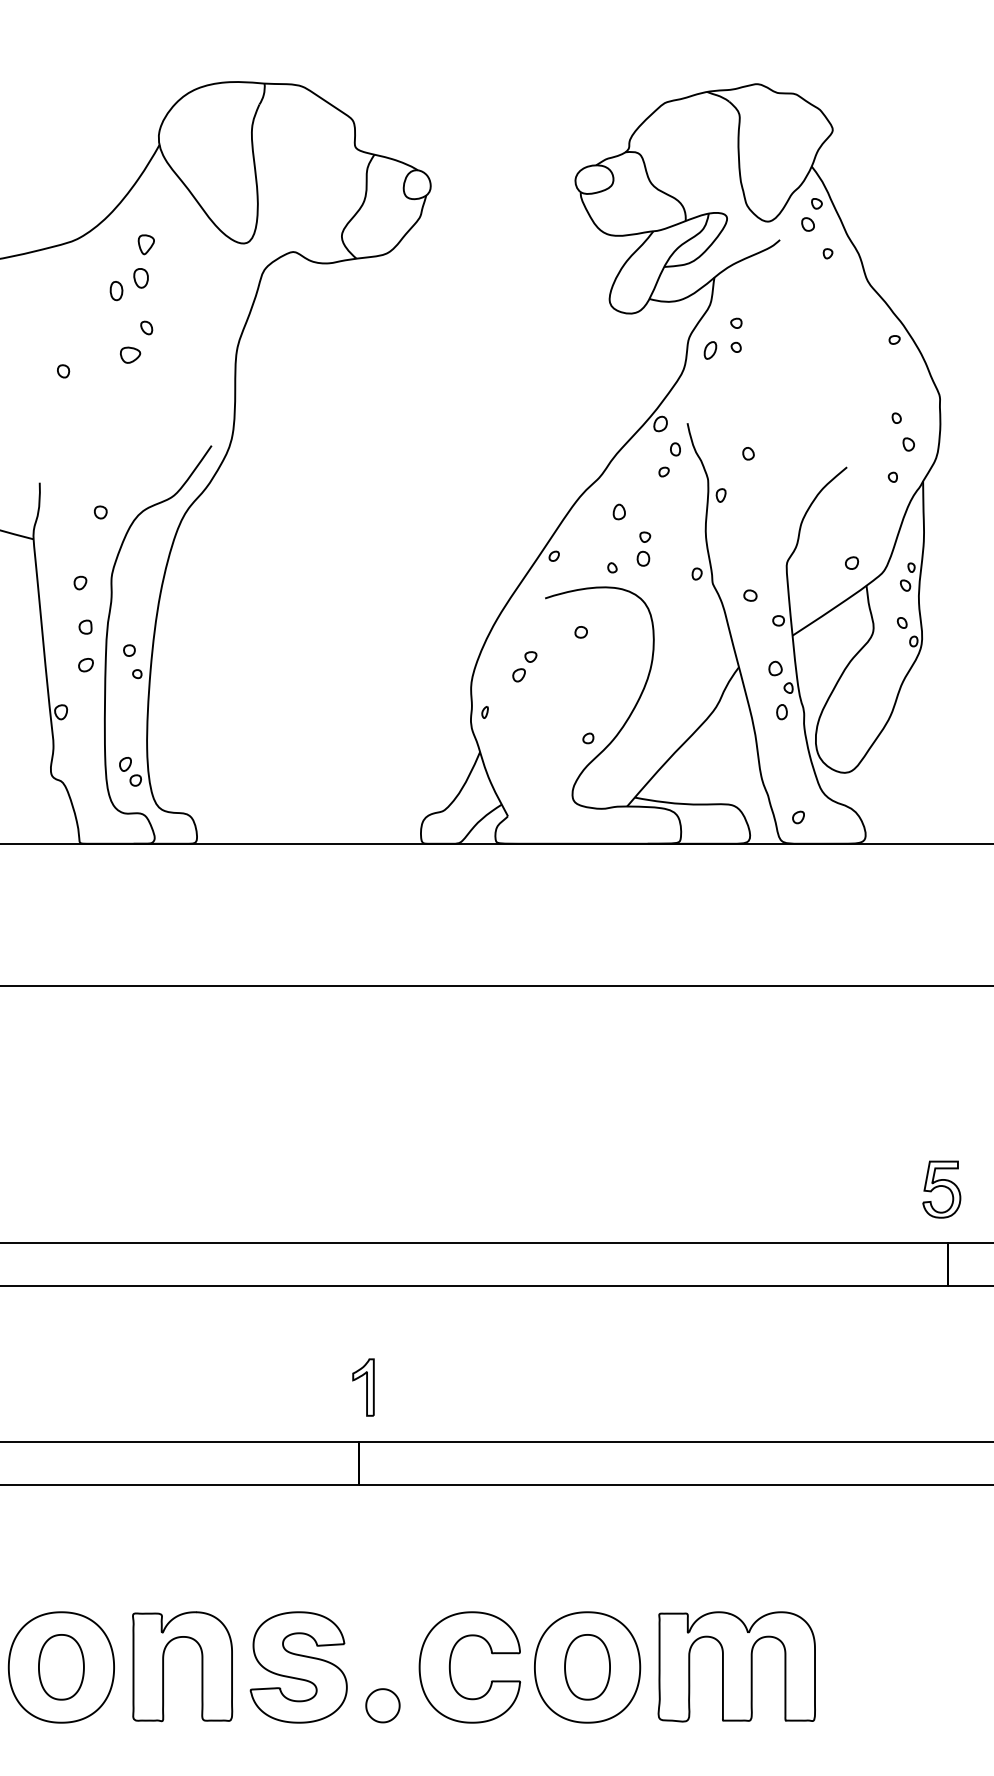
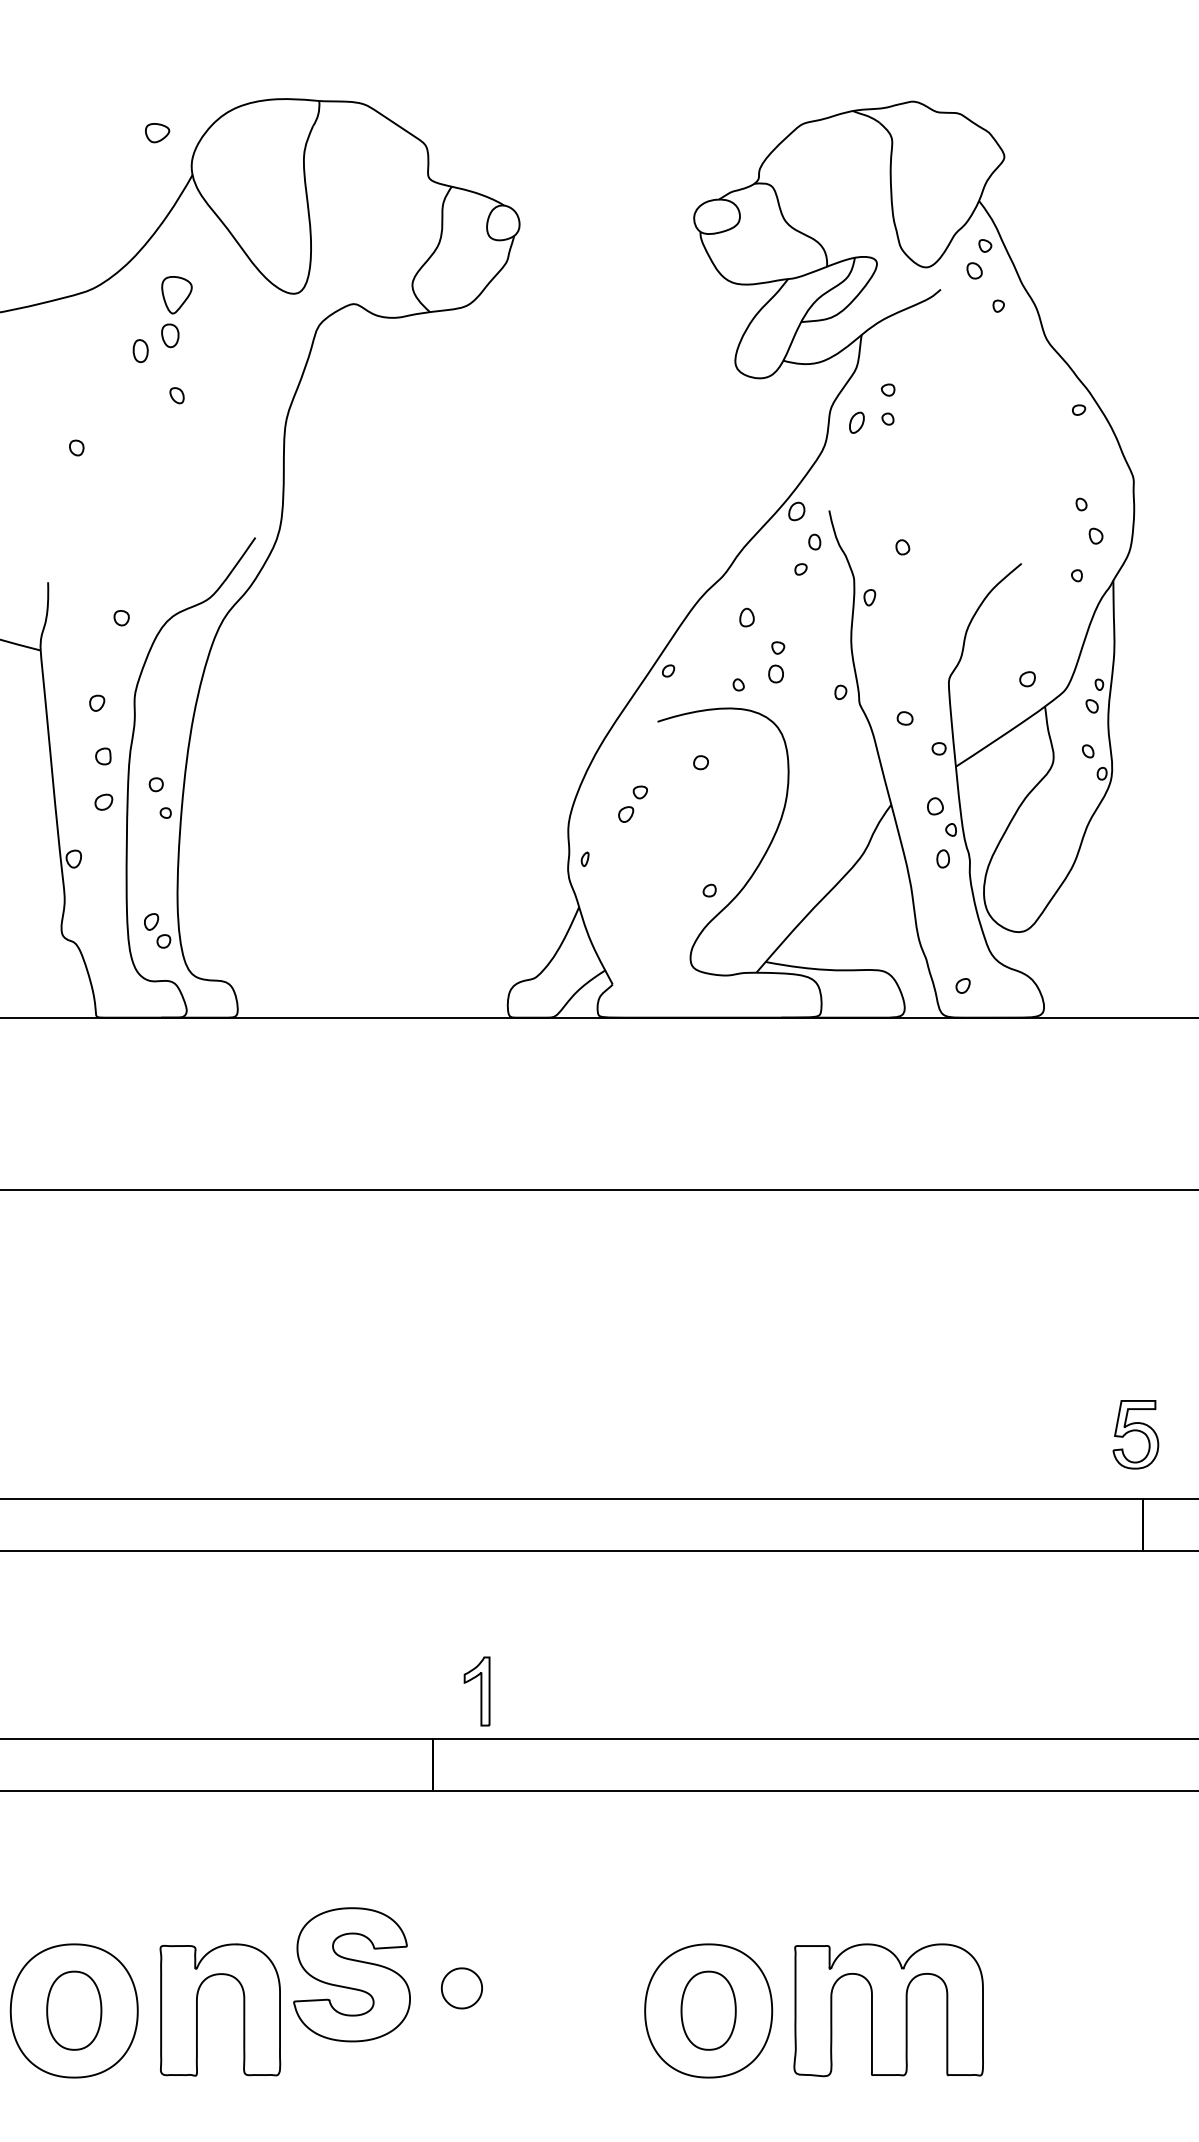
part: (145, 244) -> (175, 295), size x1.6
part: (130, 354) -> (157, 132), moved
part: (363, 1387) -> (477, 1691), moved
part: (298, 1667) -> (351, 1974), moved
part: (450, 1667) -> (543, 2010), removed
part: (382, 1705) -> (461, 1988), moved

